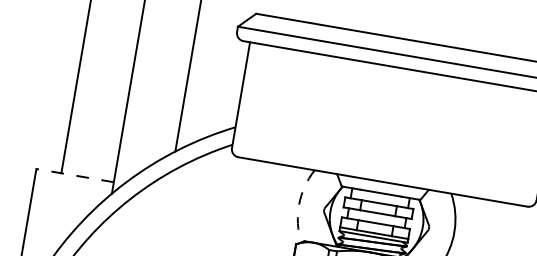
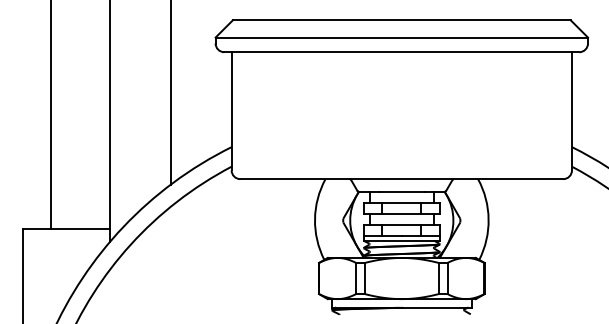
line: (75, 175) -> (66, 229), dashed -> solid
arc: (299, 204) -> (315, 219), dashed -> solid

